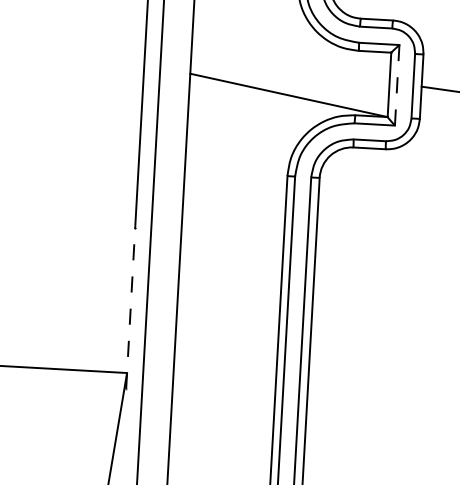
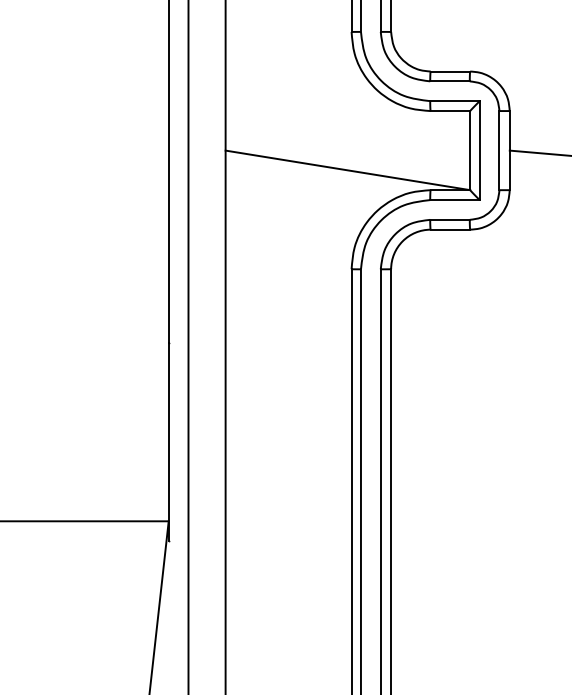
line: (397, 86) -> (479, 151), dashed -> solid
line: (130, 308) -> (168, 442), dashed -> solid

